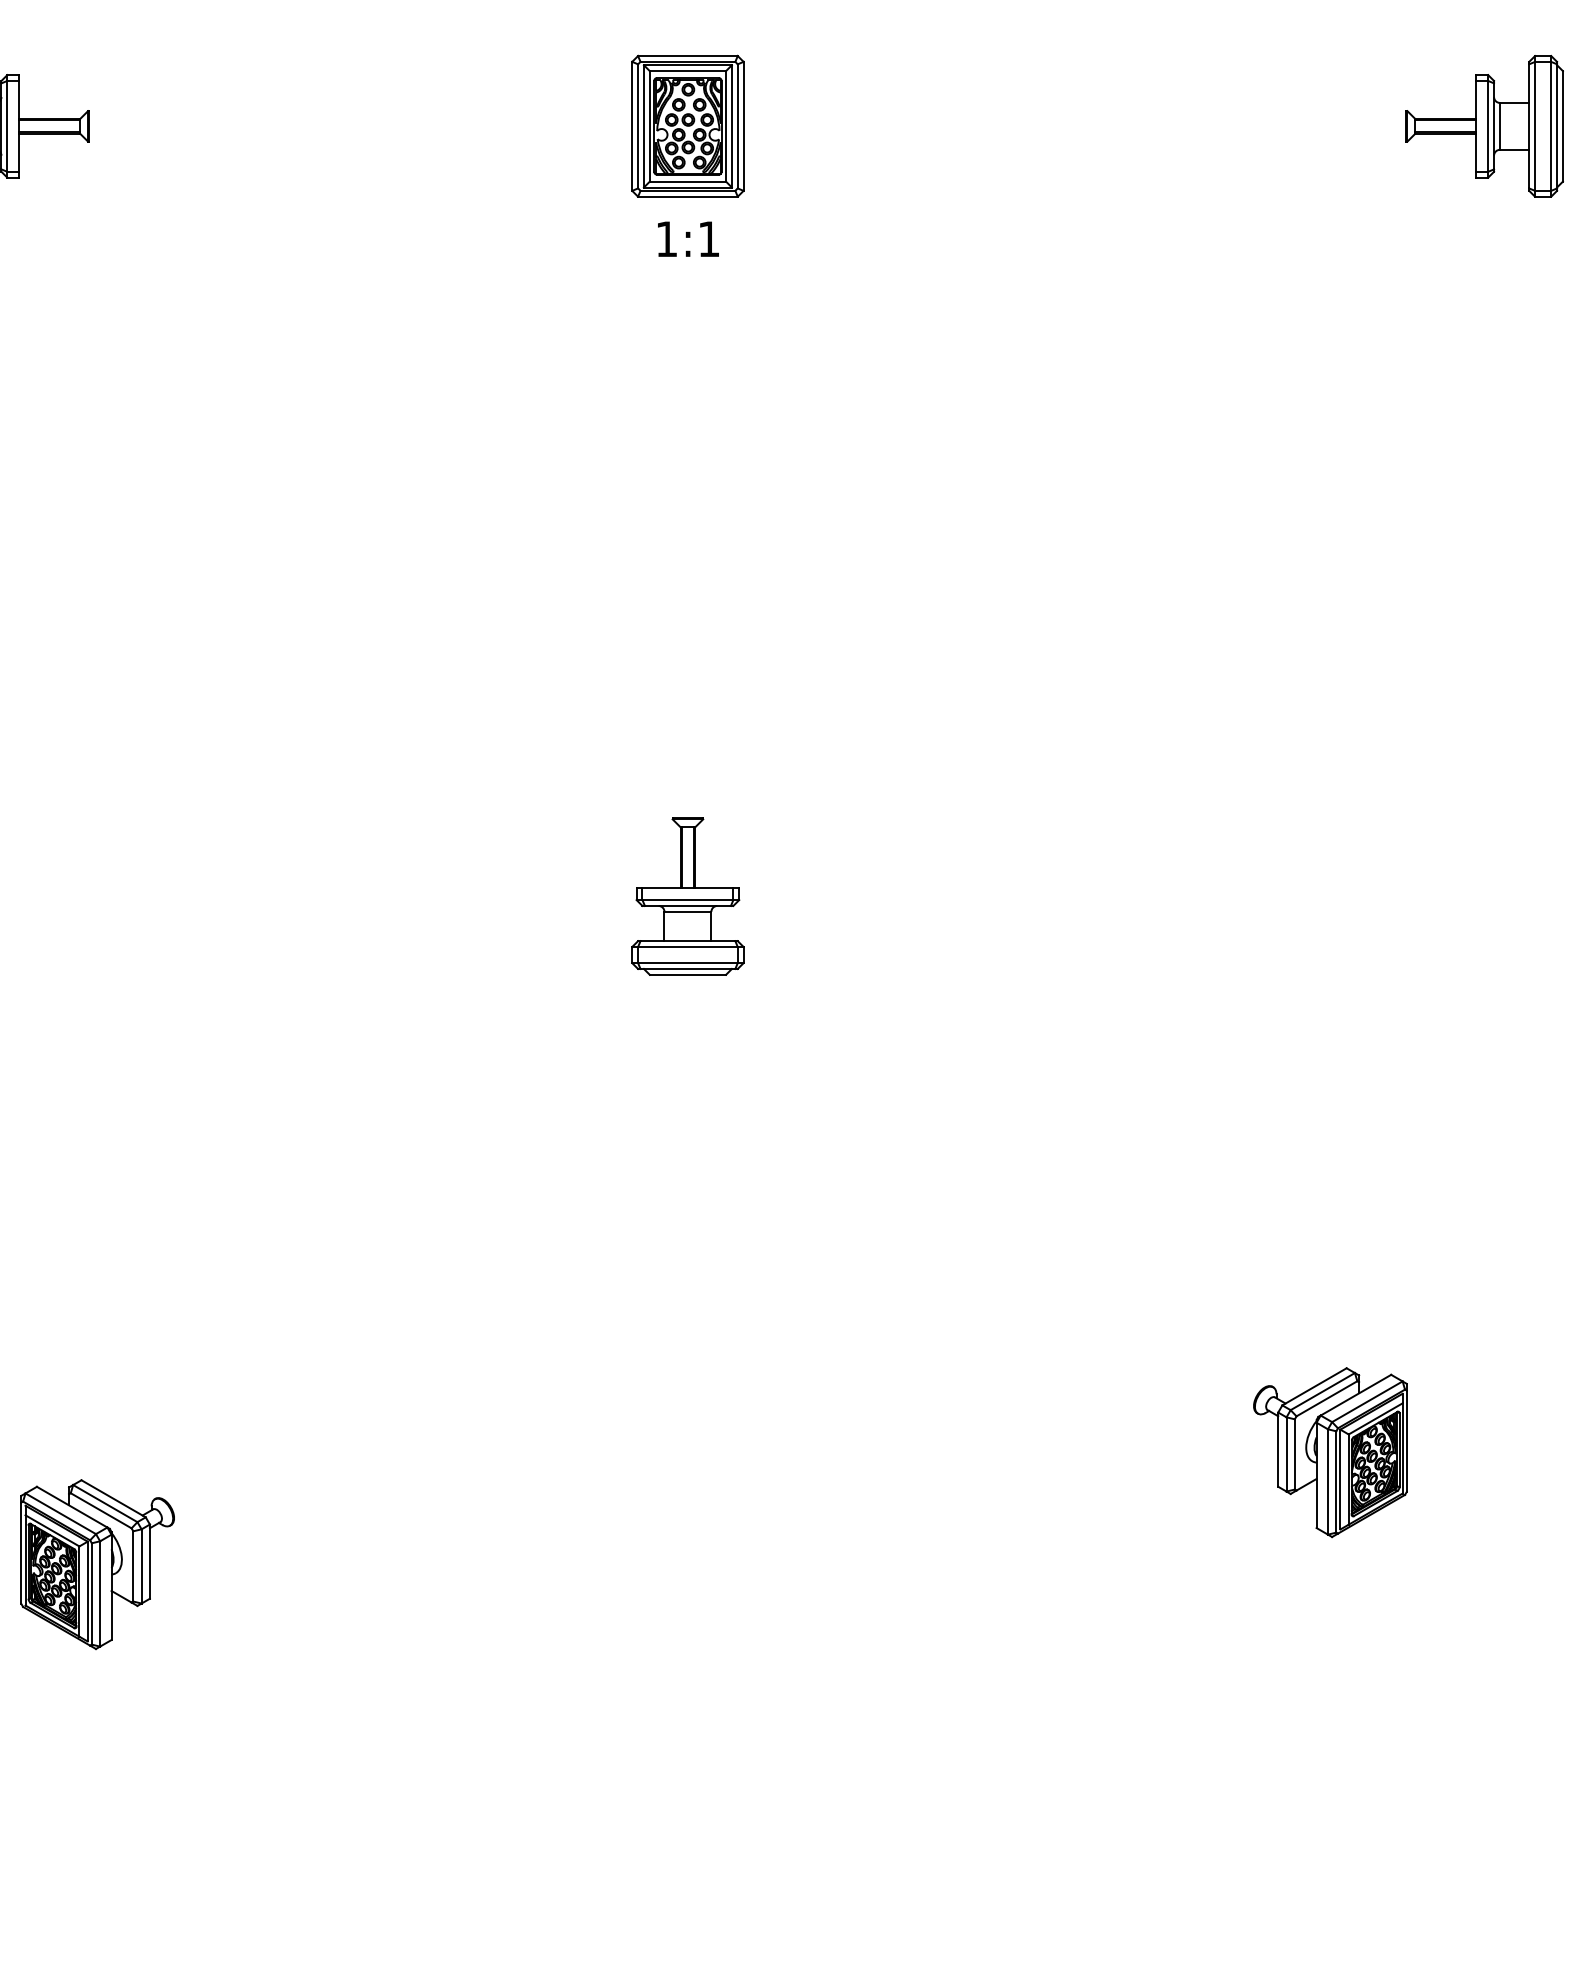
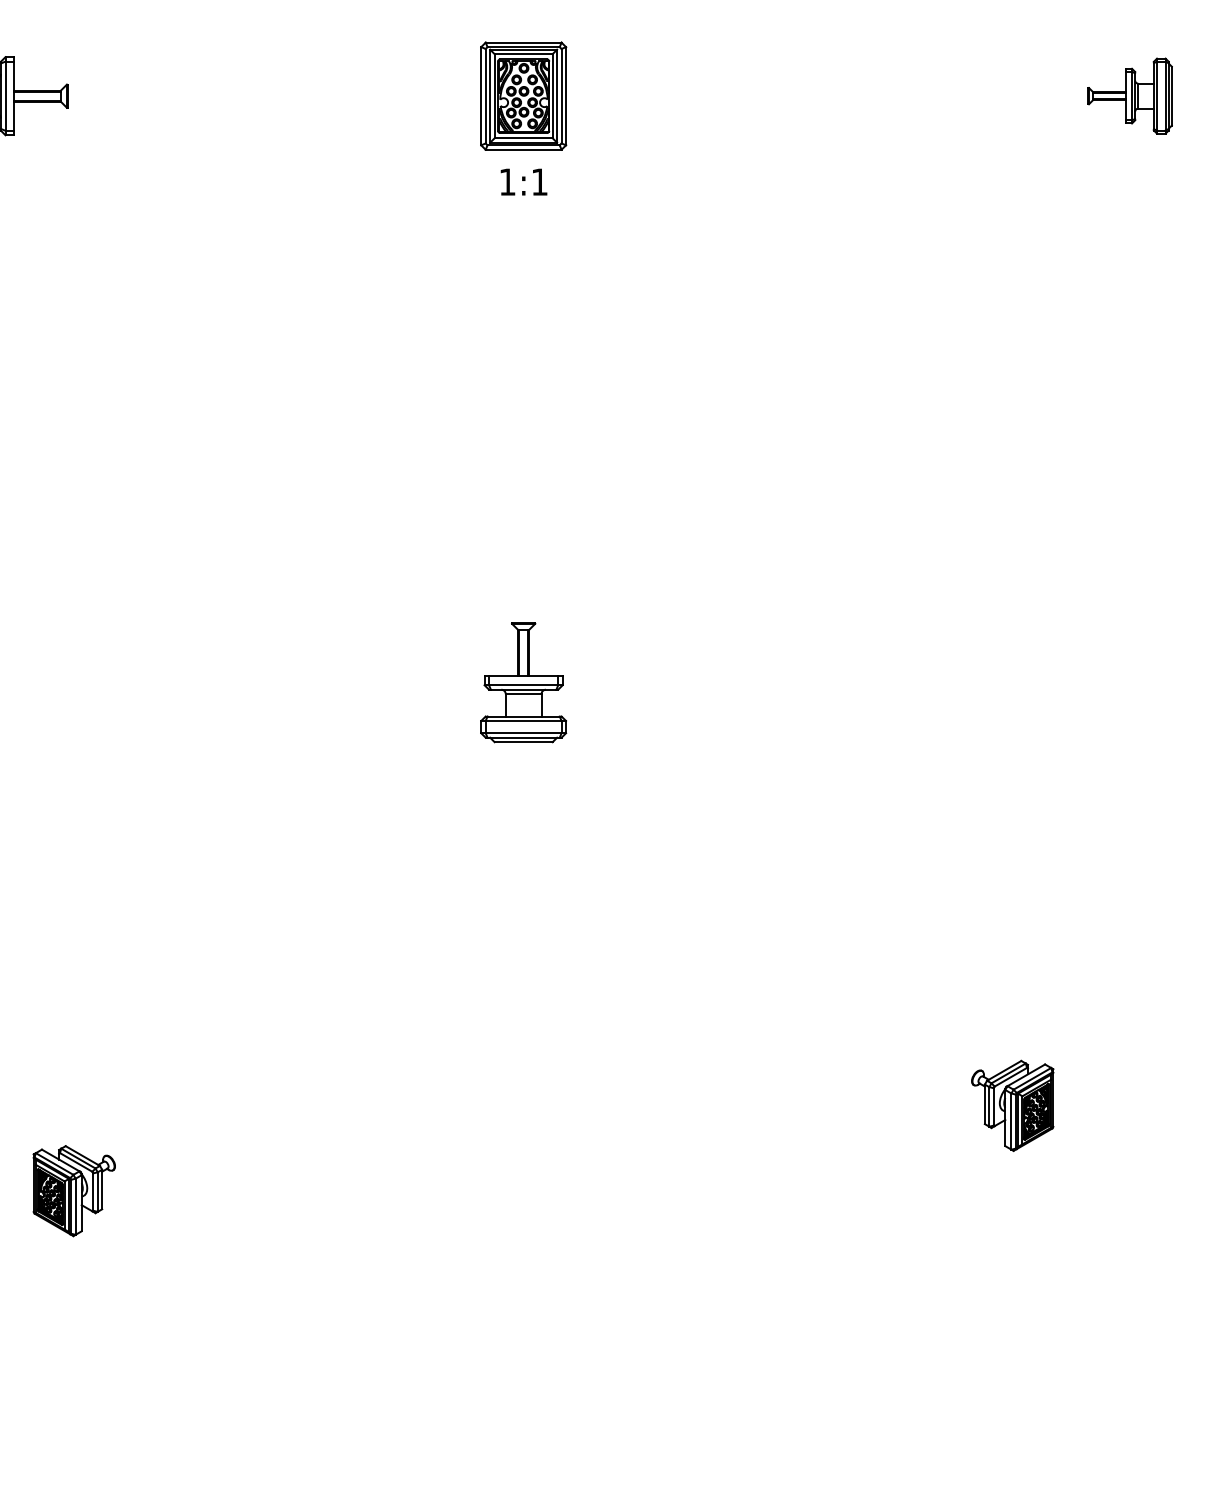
part: (1483, 125) -> (1129, 95), size x0.7
part: (1330, 1452) -> (1012, 1105), size x0.7
part: (97, 1563) -> (74, 1190), size x0.7

